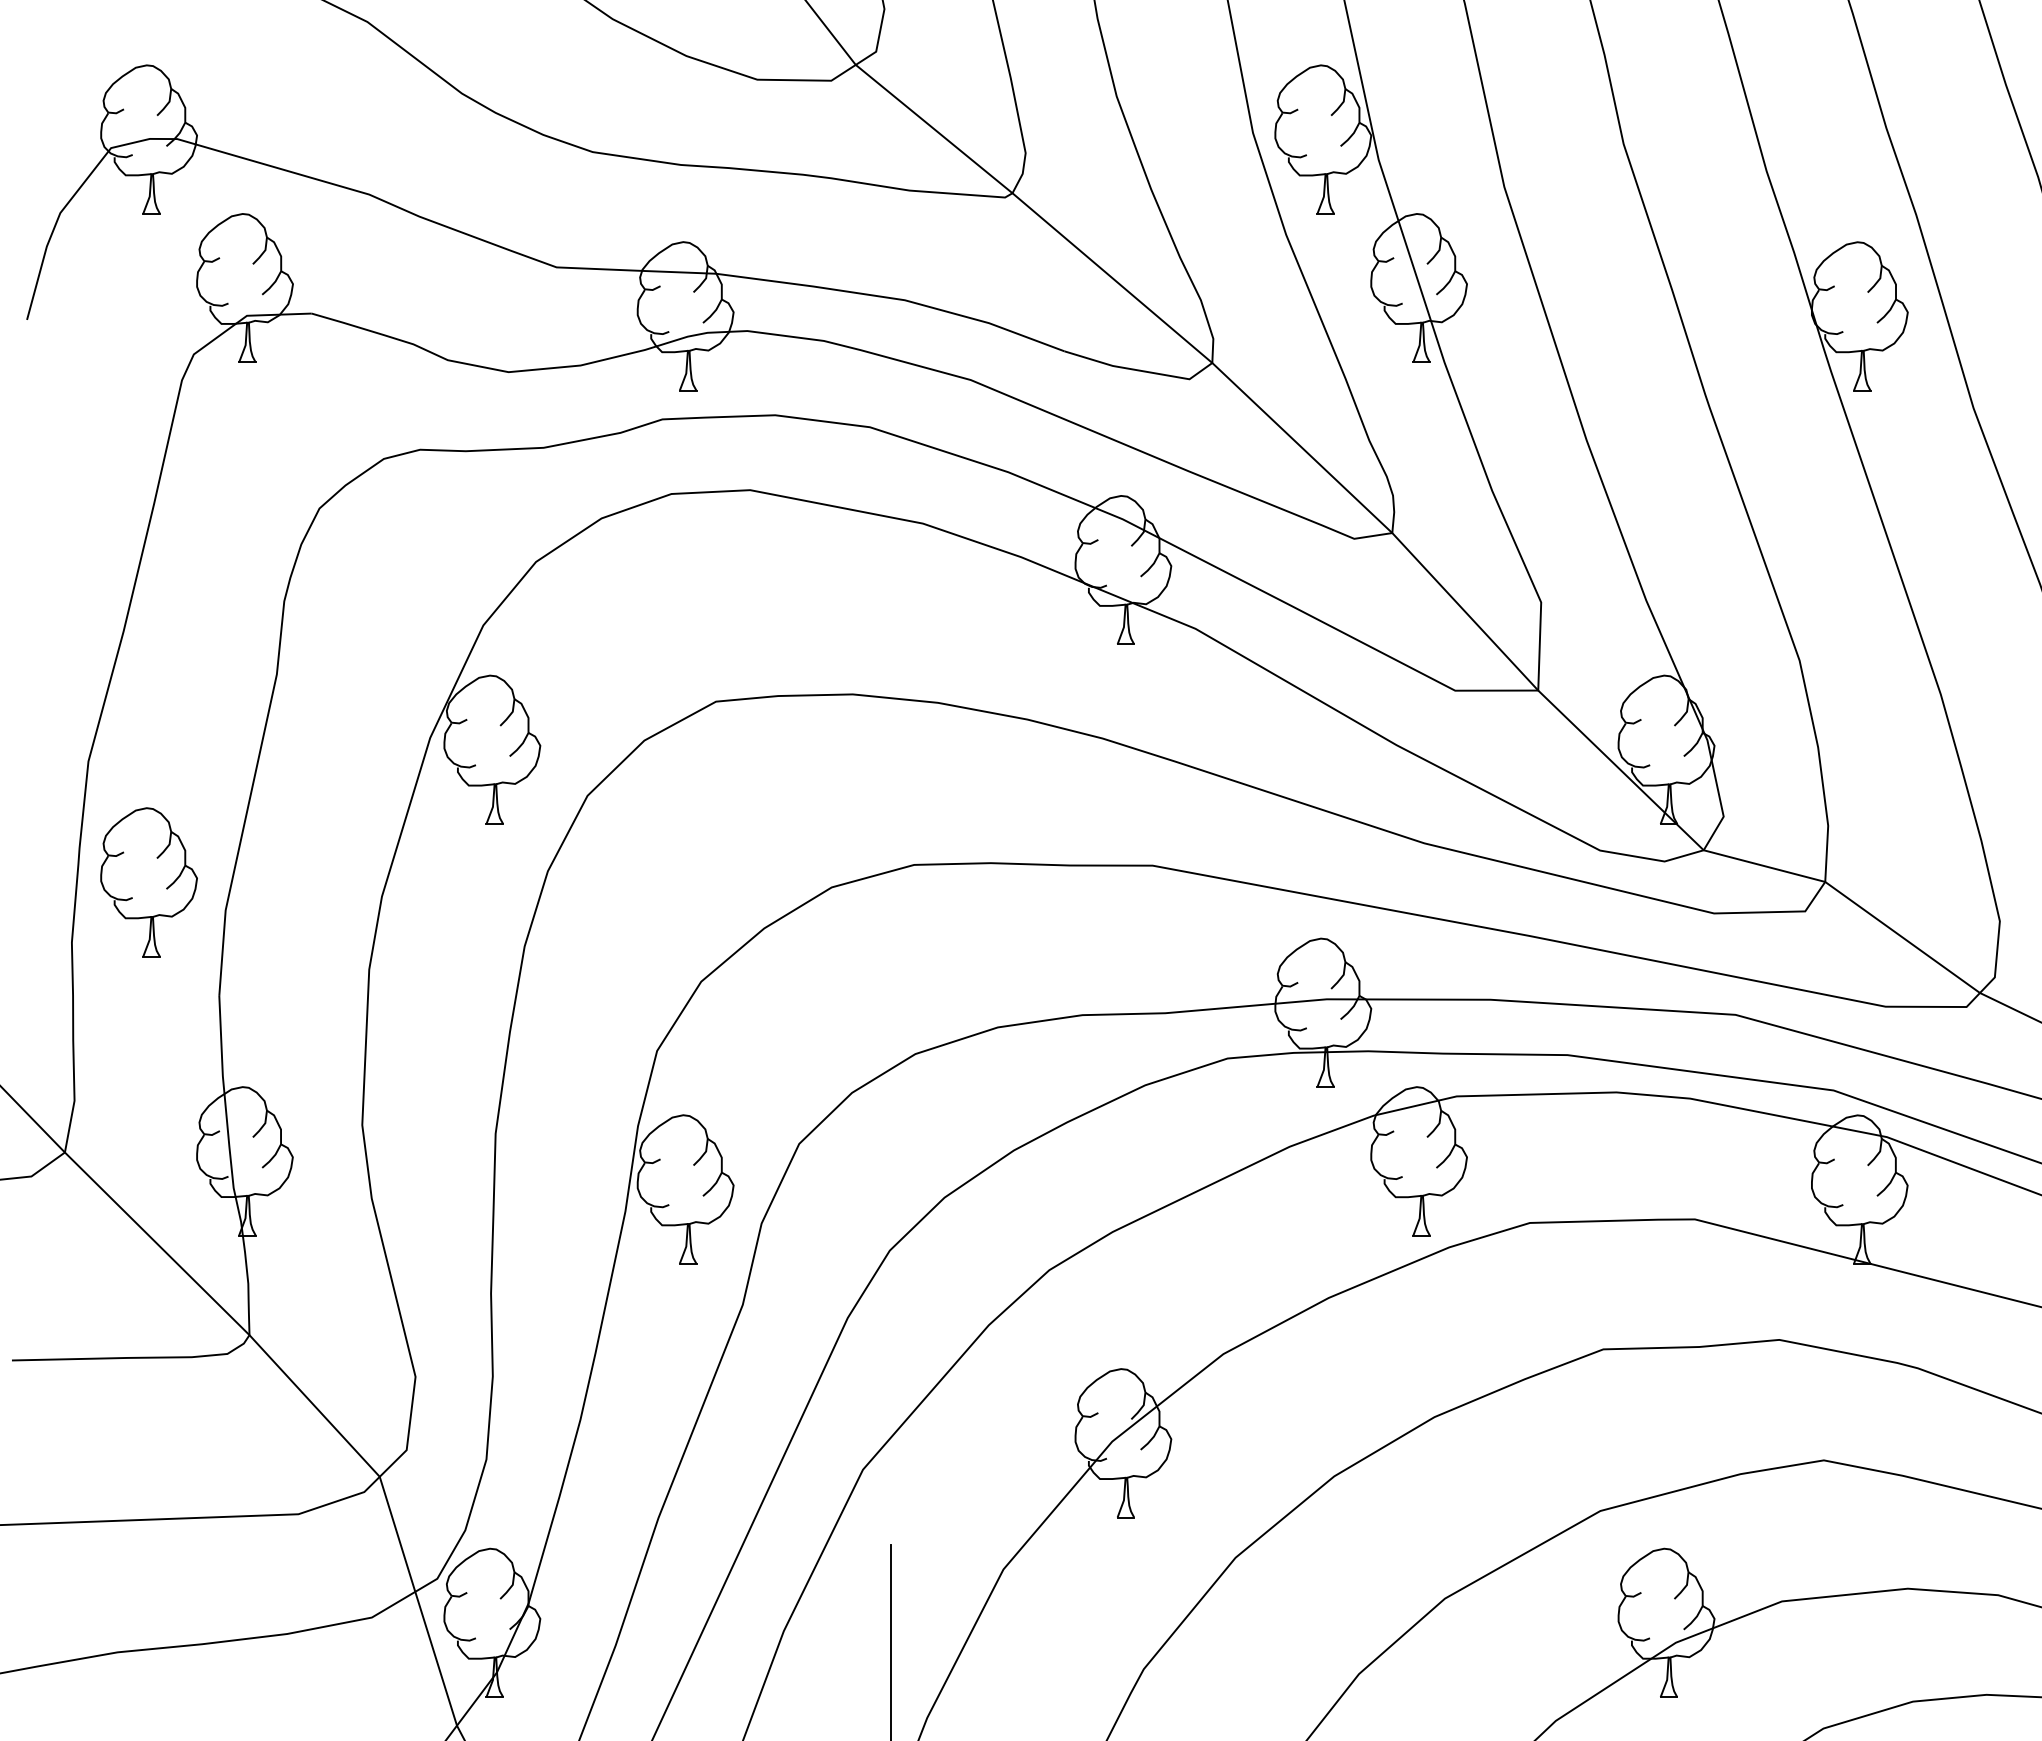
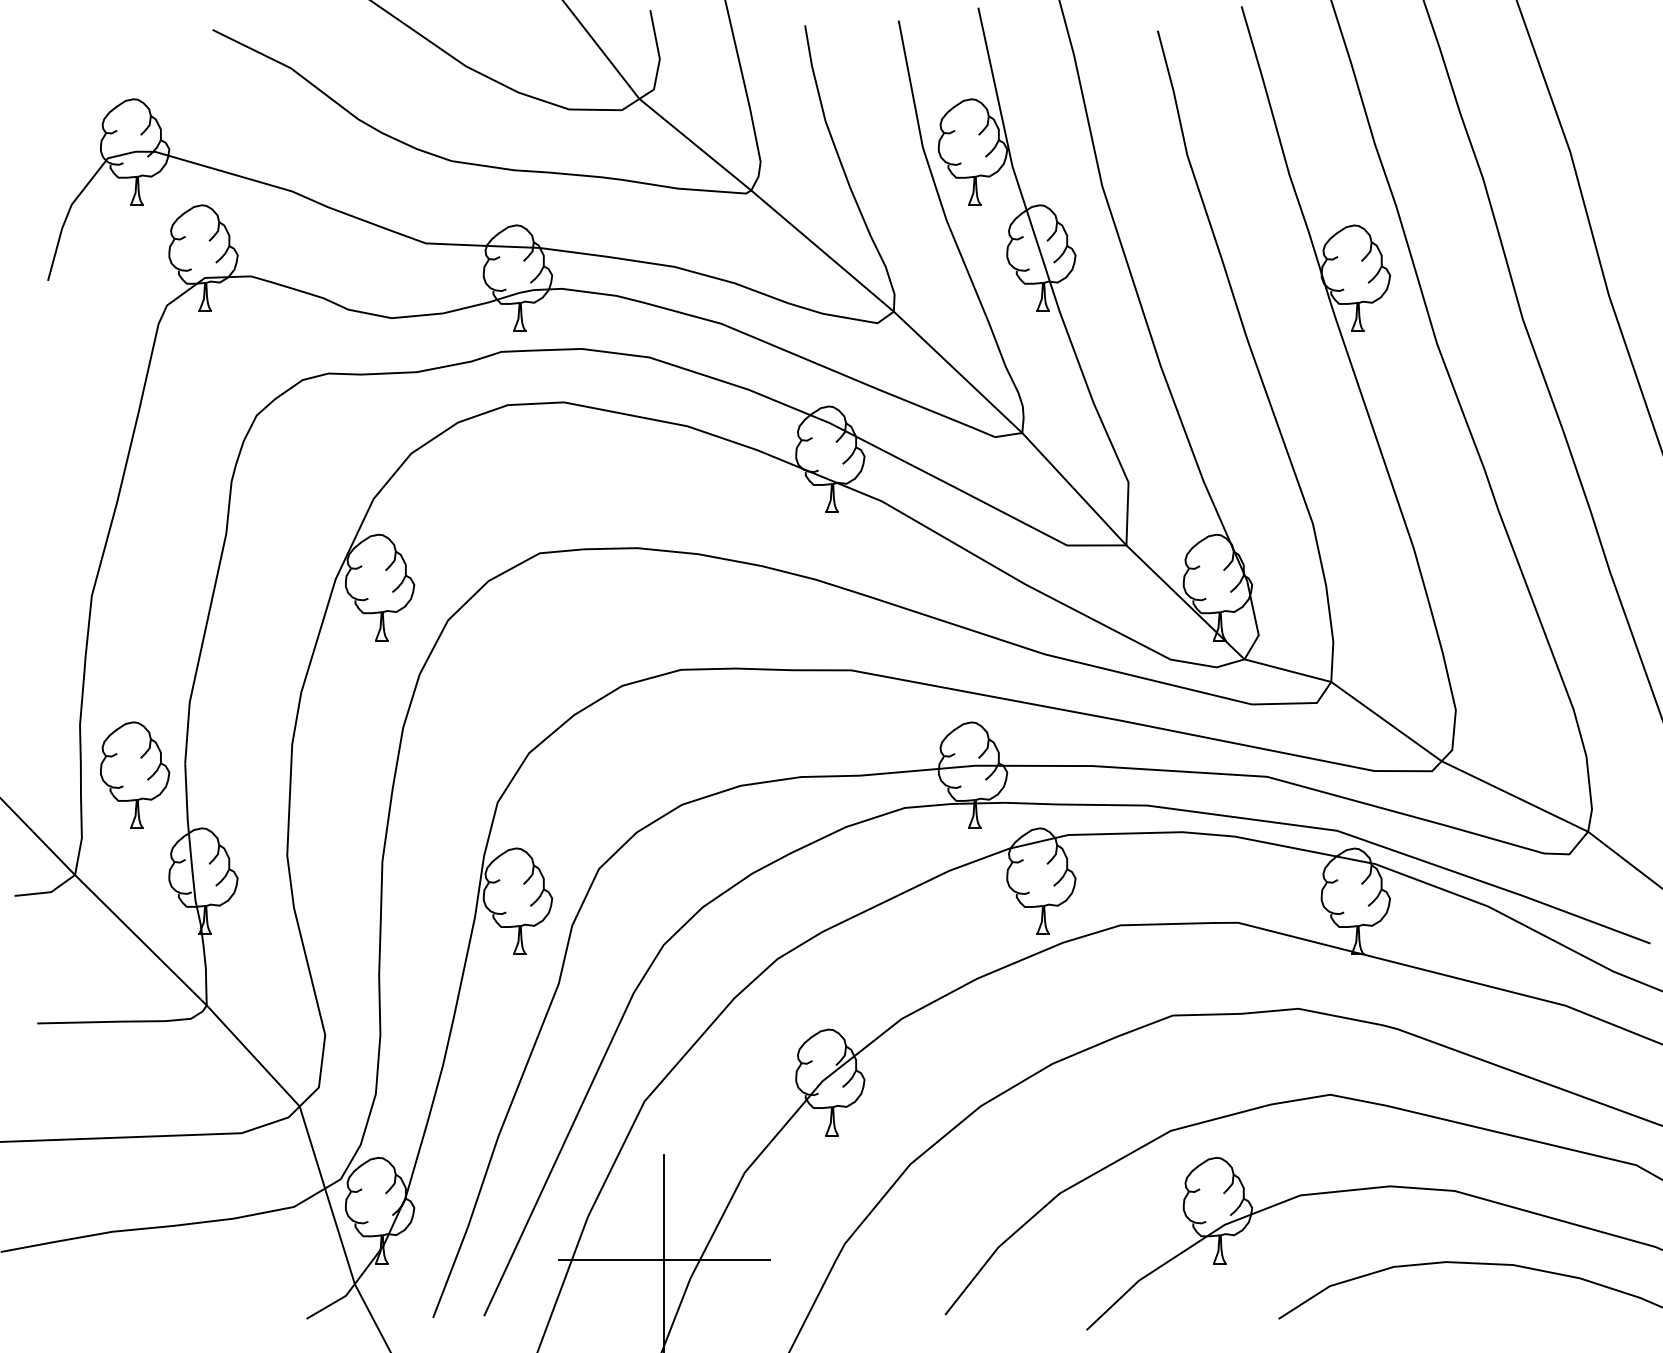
part: (149, 881) -> (135, 774), moved
line: (889, 1692) -> (663, 1260), added

